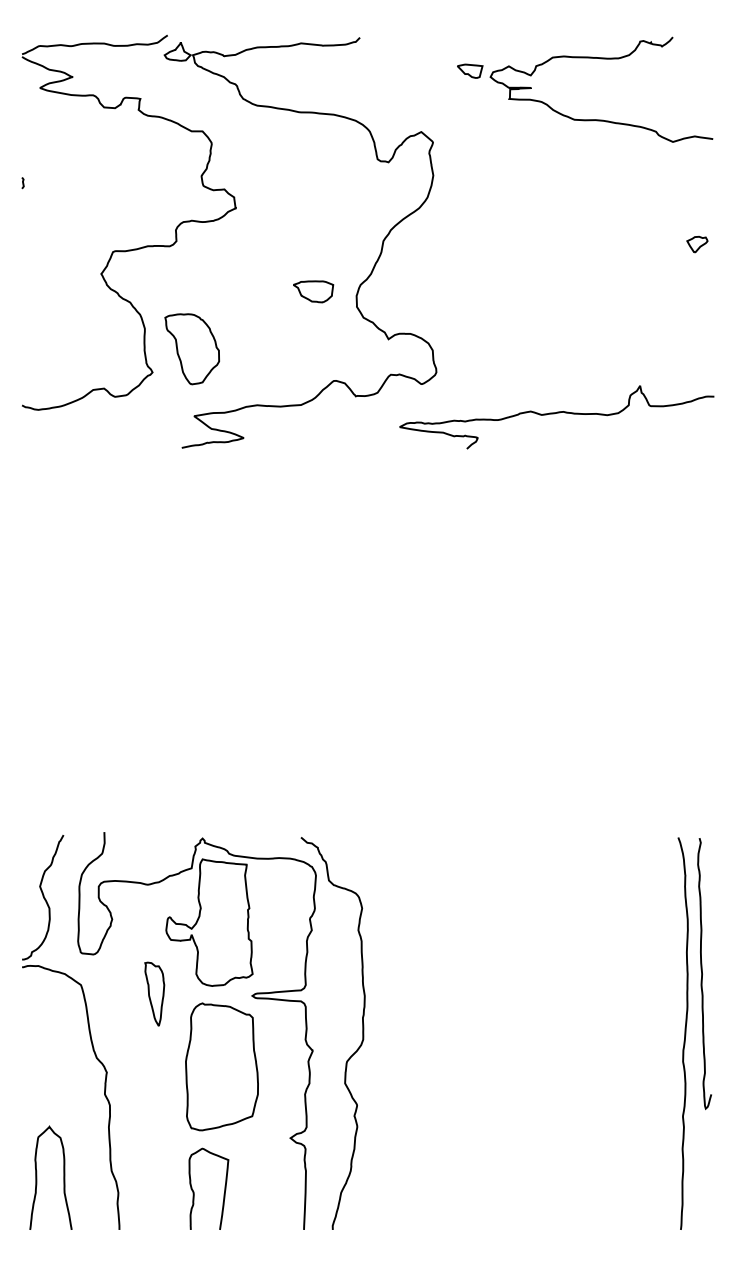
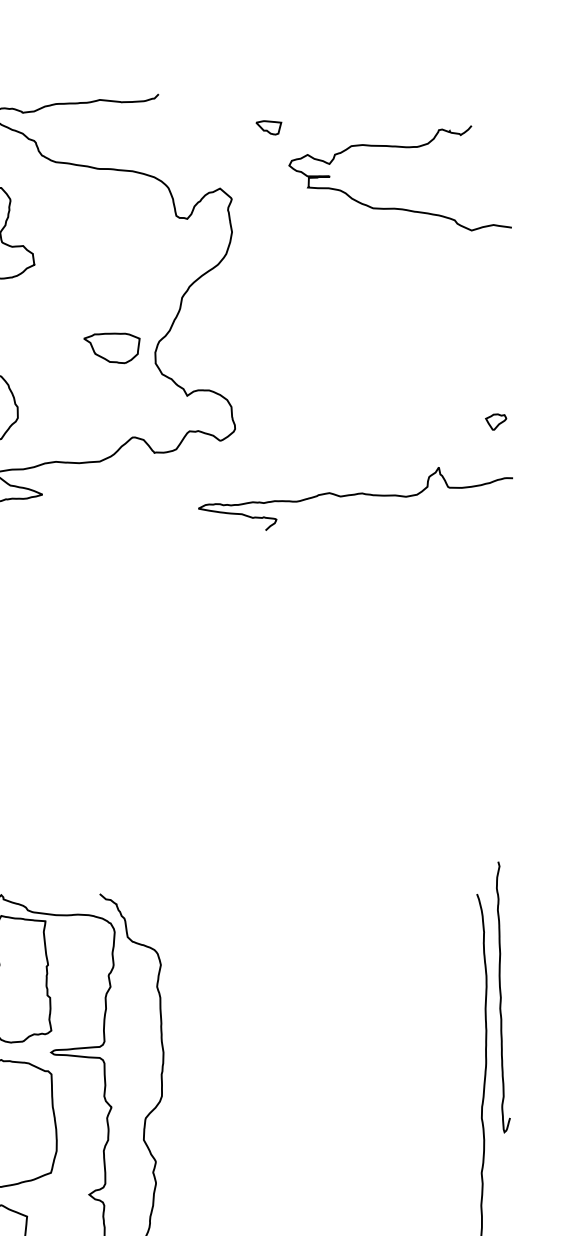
curve: (601, 59) -> (400, 148), moved
part: (697, 244) -> (496, 422), moved
part: (313, 291) -> (112, 348), size x1.4
curve: (554, 414) -> (353, 496), moved
curve: (702, 974) -> (501, 998), moved

